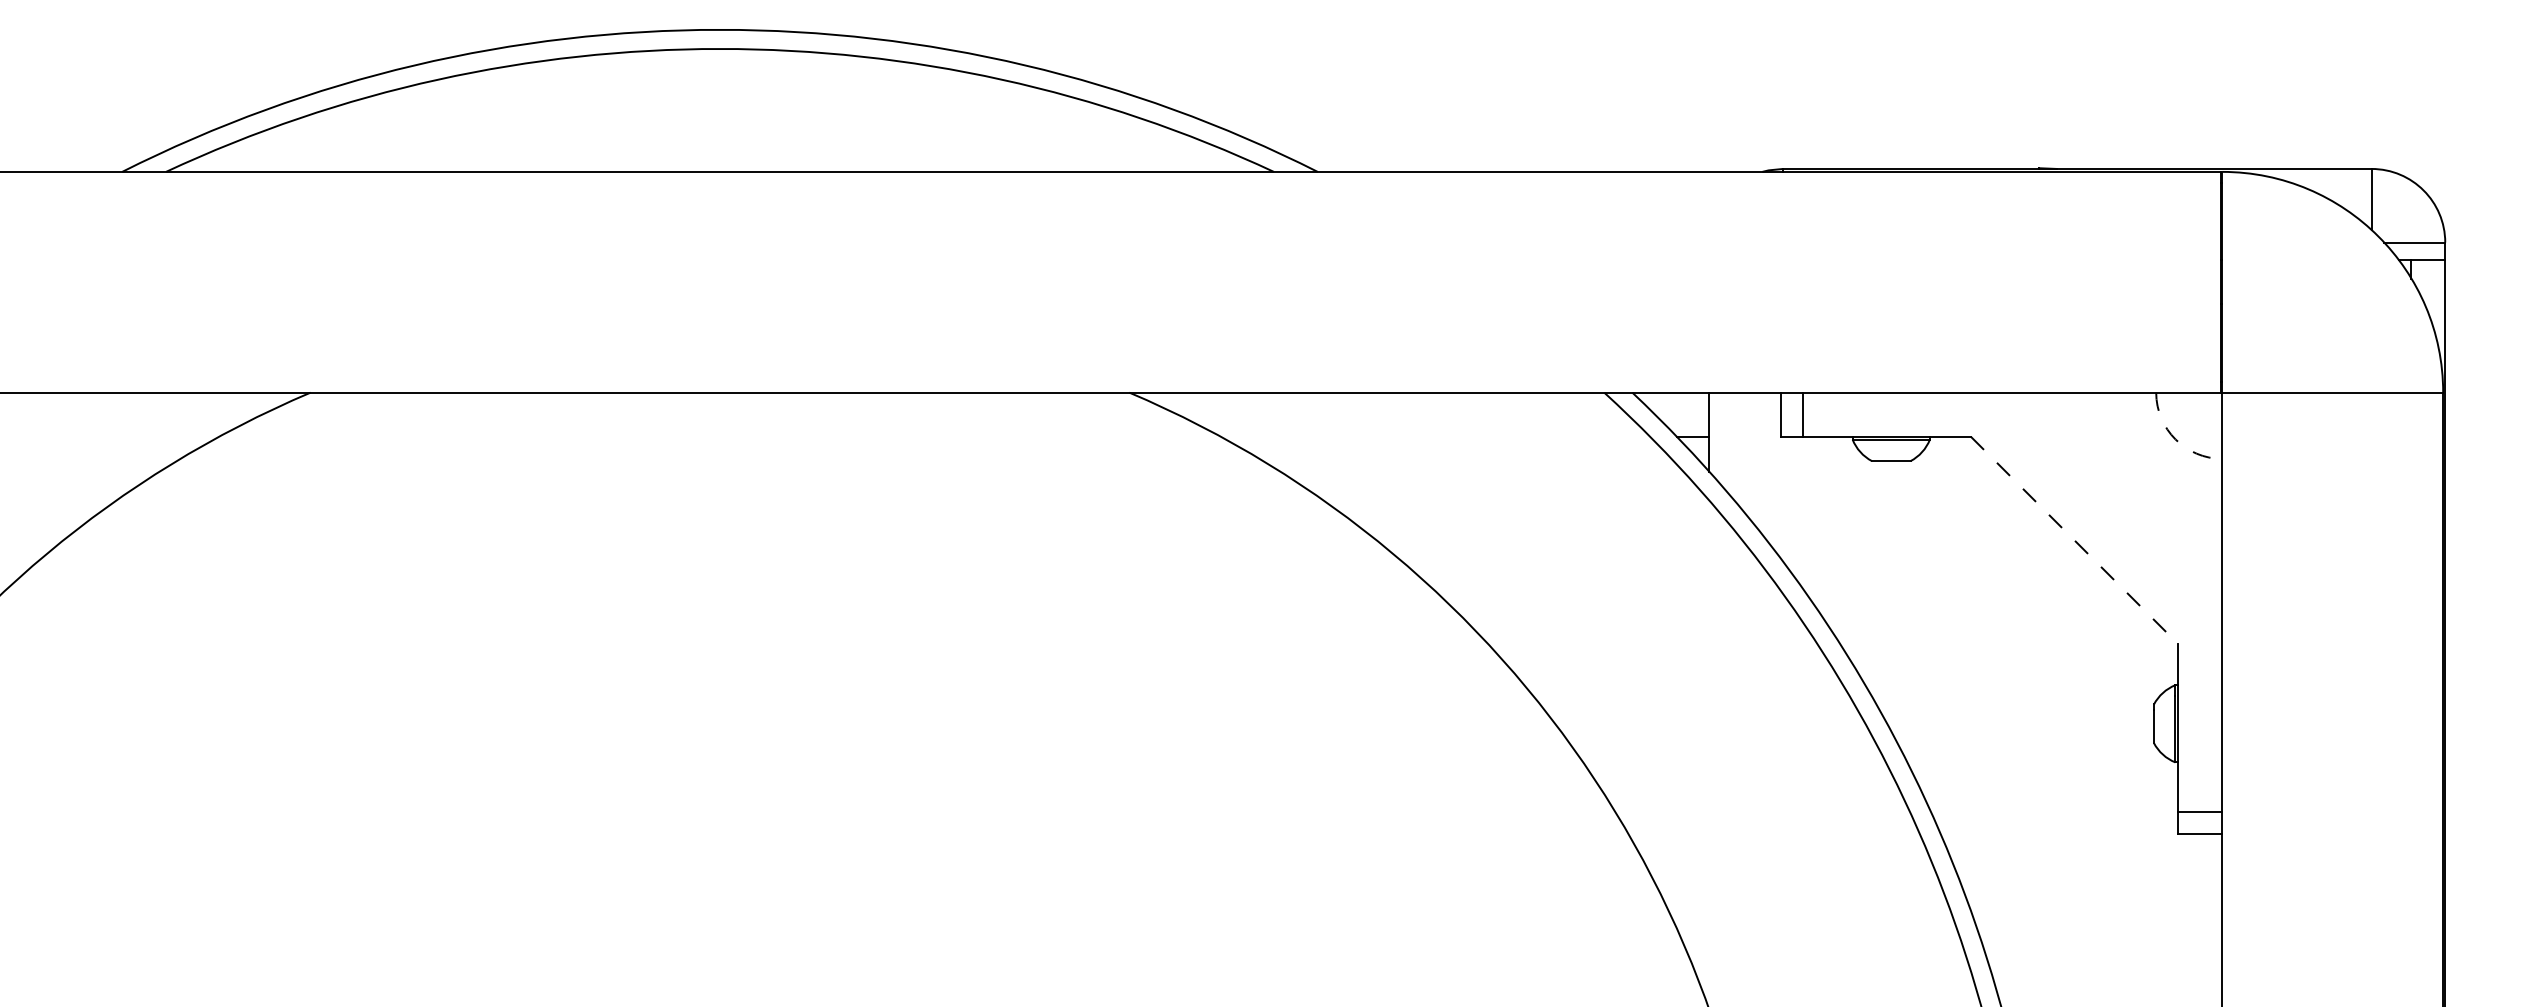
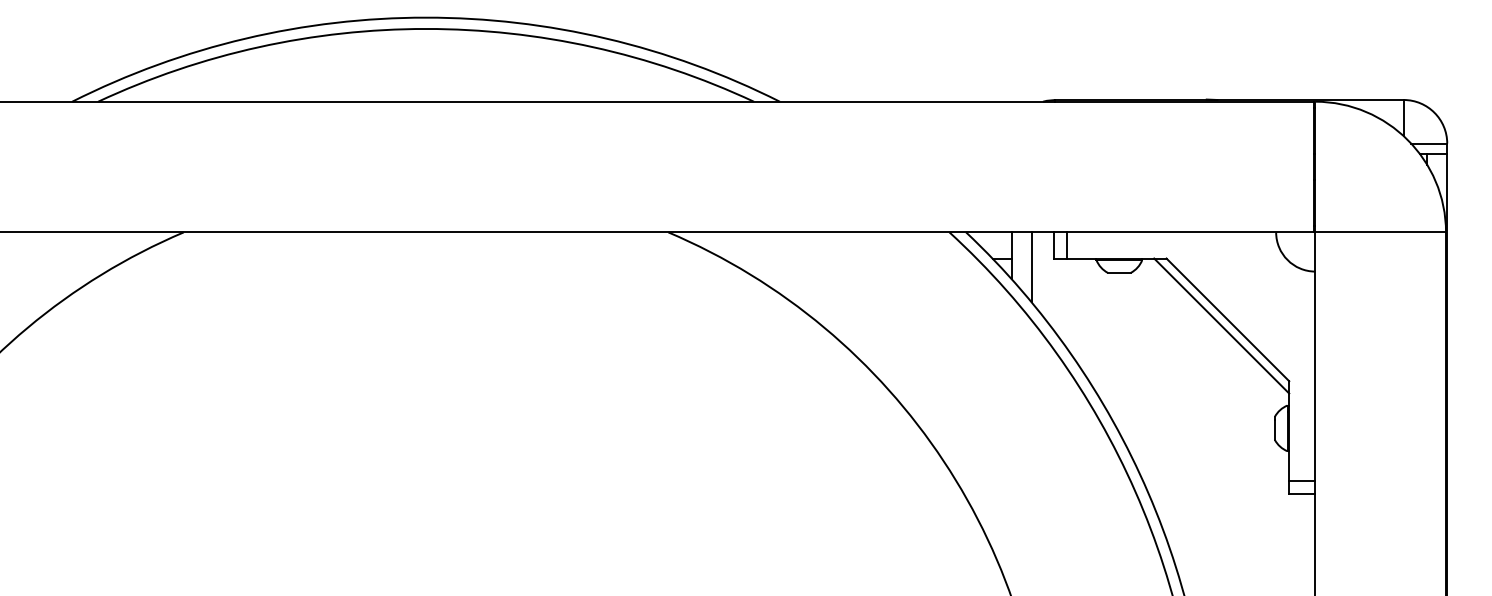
arc: (2175, 440) -> (1287, 260), dashed -> solid
line: (1742, 451) -> (1031, 267), added
line: (2073, 539) -> (1227, 319), dashed -> solid
line: (2063, 549) -> (1221, 325), added

